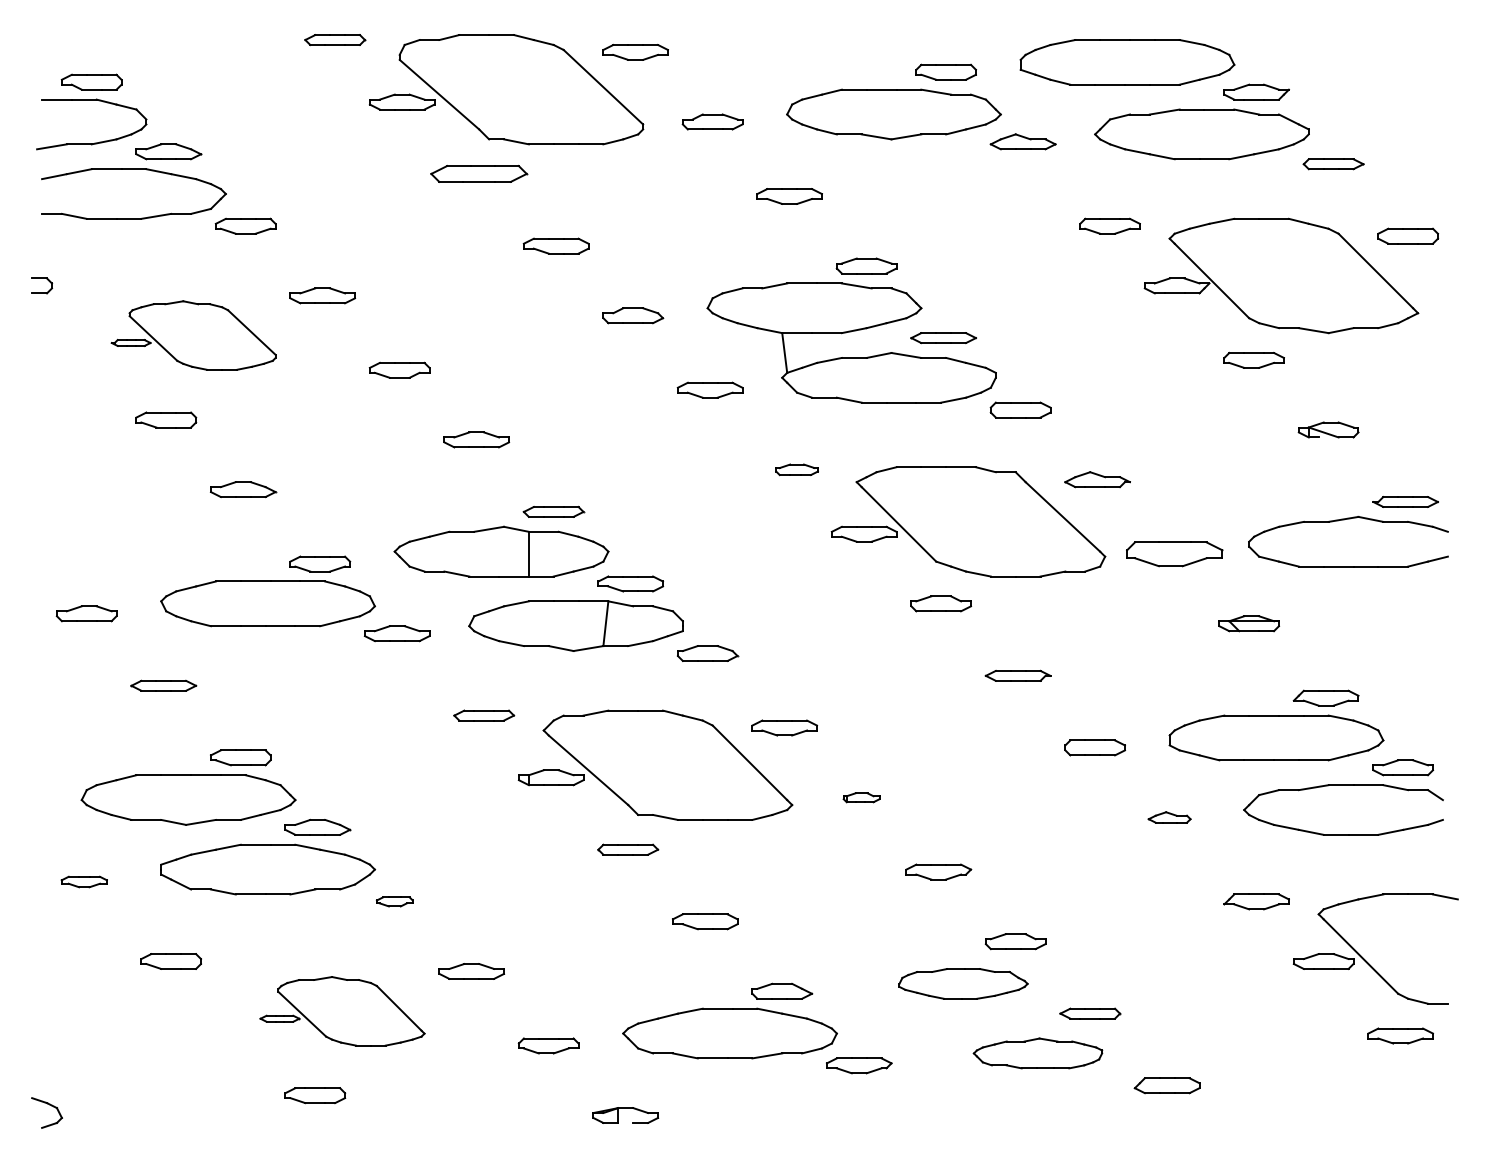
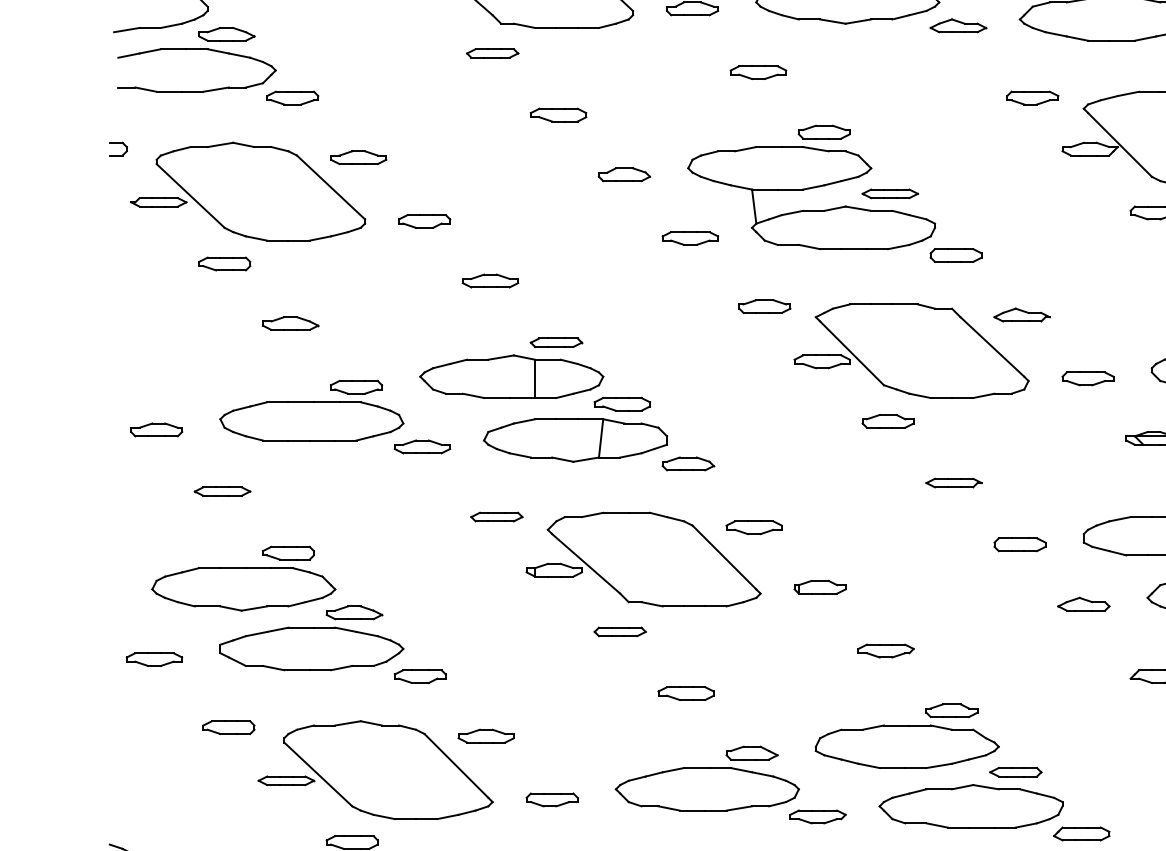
part: (479, 174) -> (492, 53), size x0.62
part: (193, 335) -> (248, 191), size x1.67
part: (796, 469) -> (764, 306), size x1.43
part: (1174, 553) -> (1087, 378), size x0.62
part: (861, 797) -> (819, 587), size x1.67
part: (1169, 817) -> (1083, 604), size x1.43
part: (84, 881) -> (154, 659), size x1.43
part: (394, 901) -> (420, 676), size x1.67
part: (963, 983) -> (907, 746), size x1.67
part: (342, 1011) -> (375, 770), size x1.67
part: (1037, 1053) -> (970, 806), size x1.67

